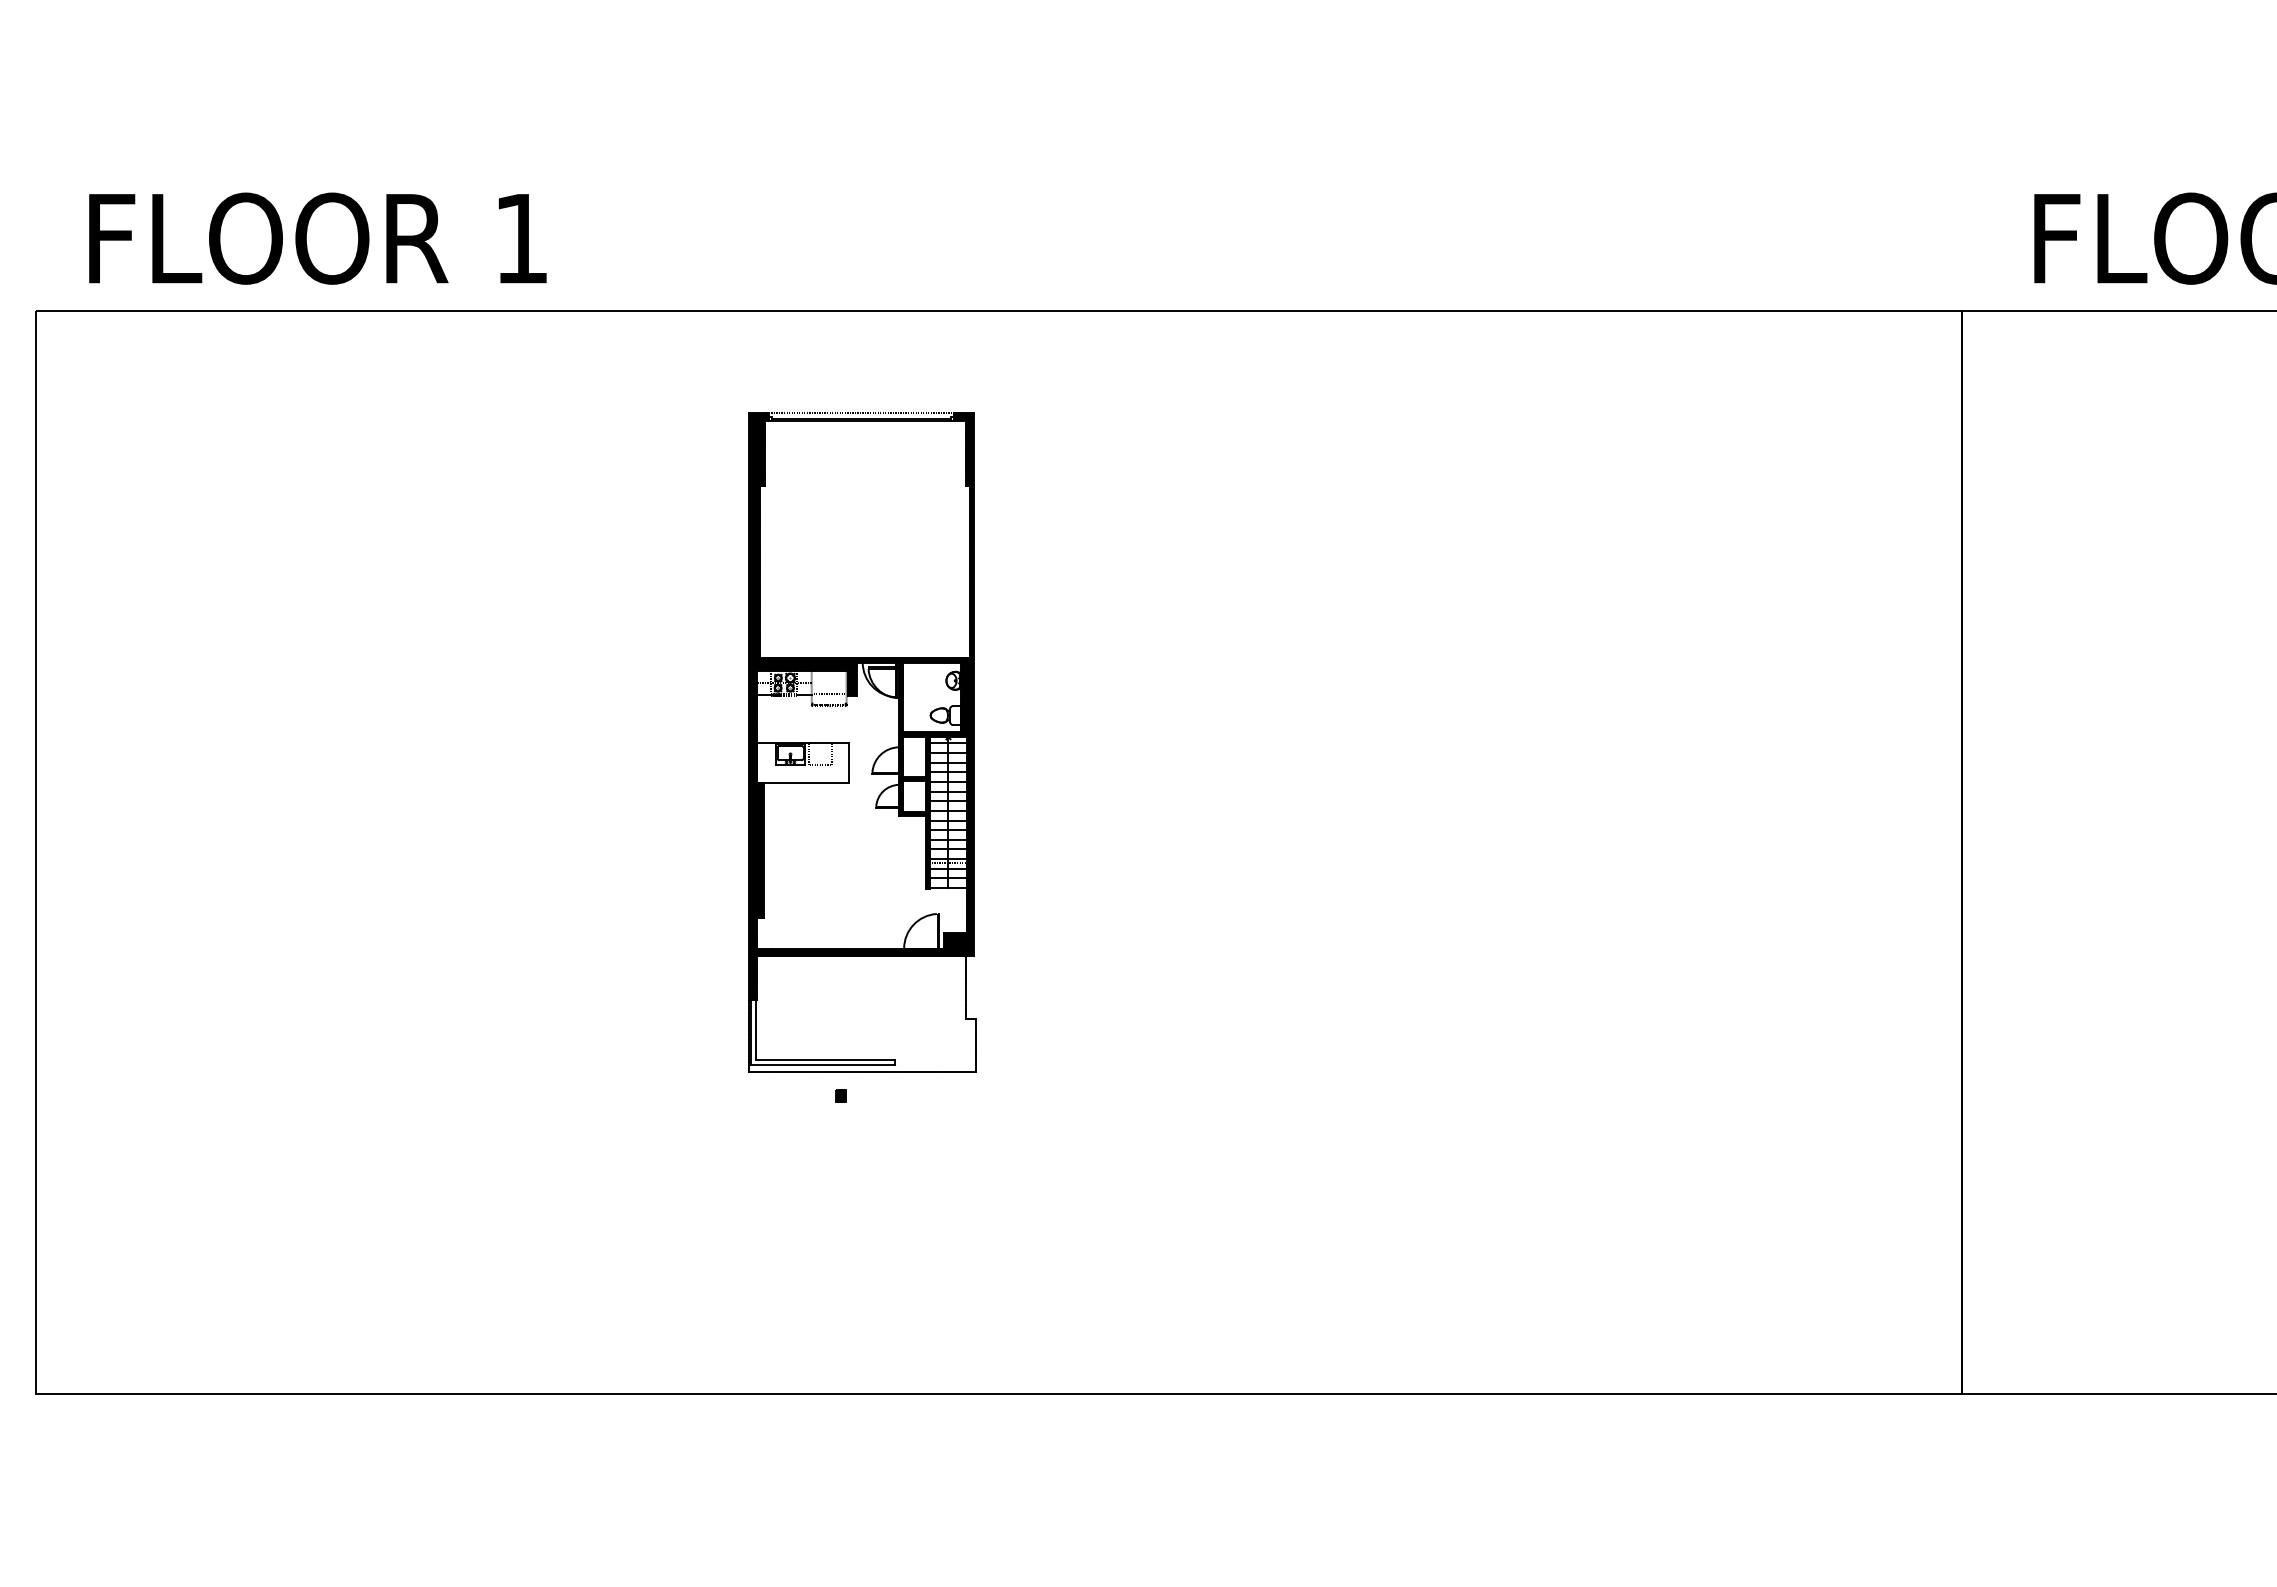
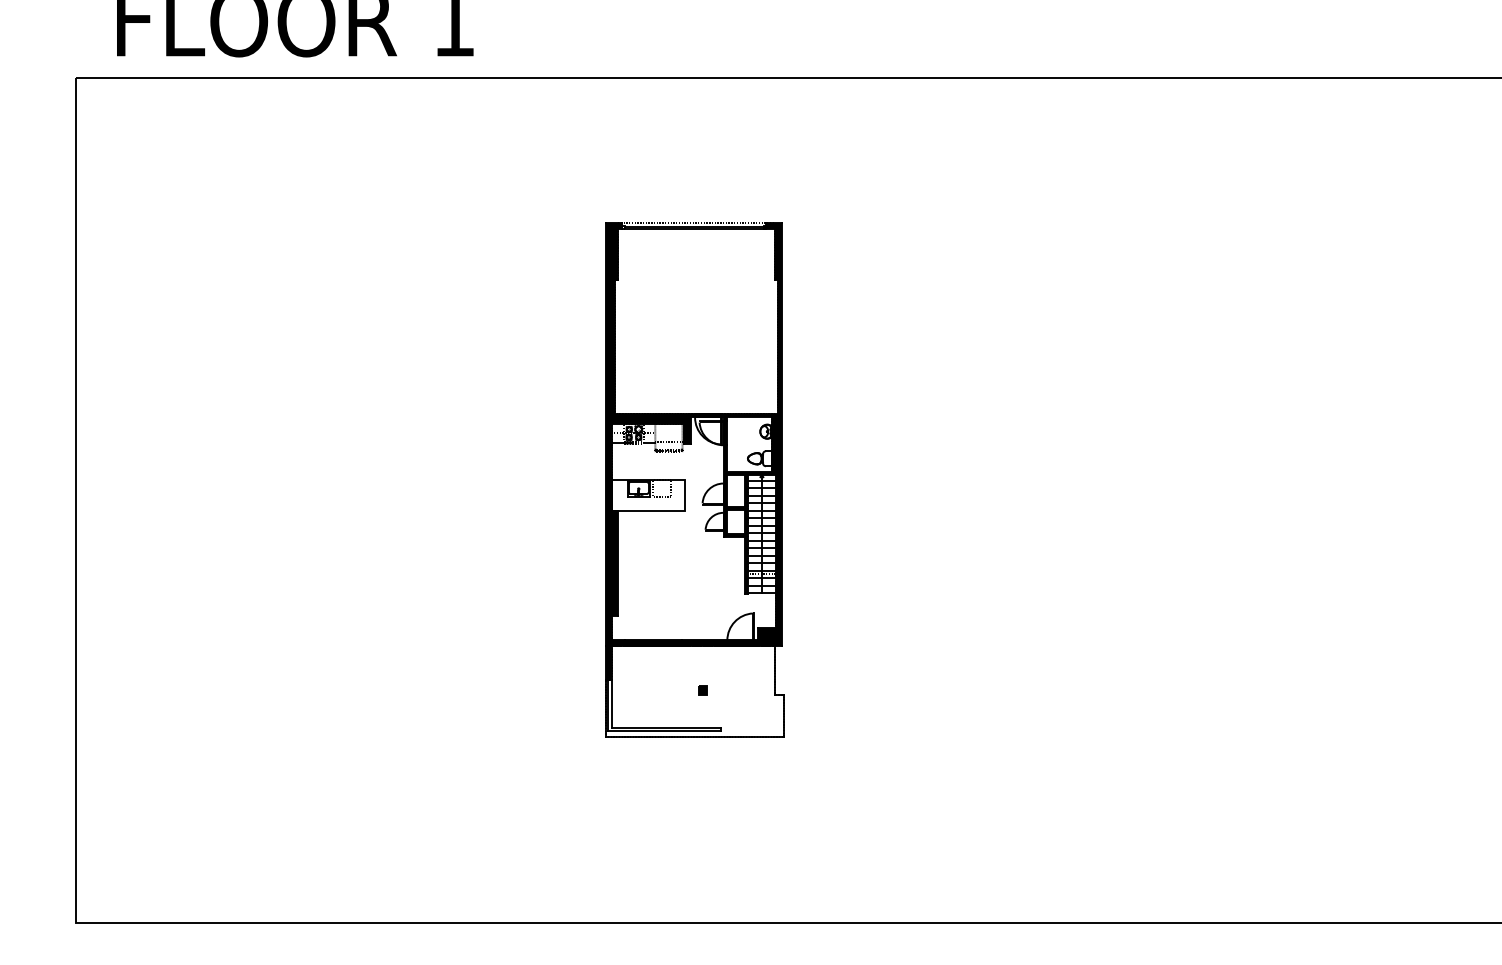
part: (862, 742) -> (694, 479), moved

